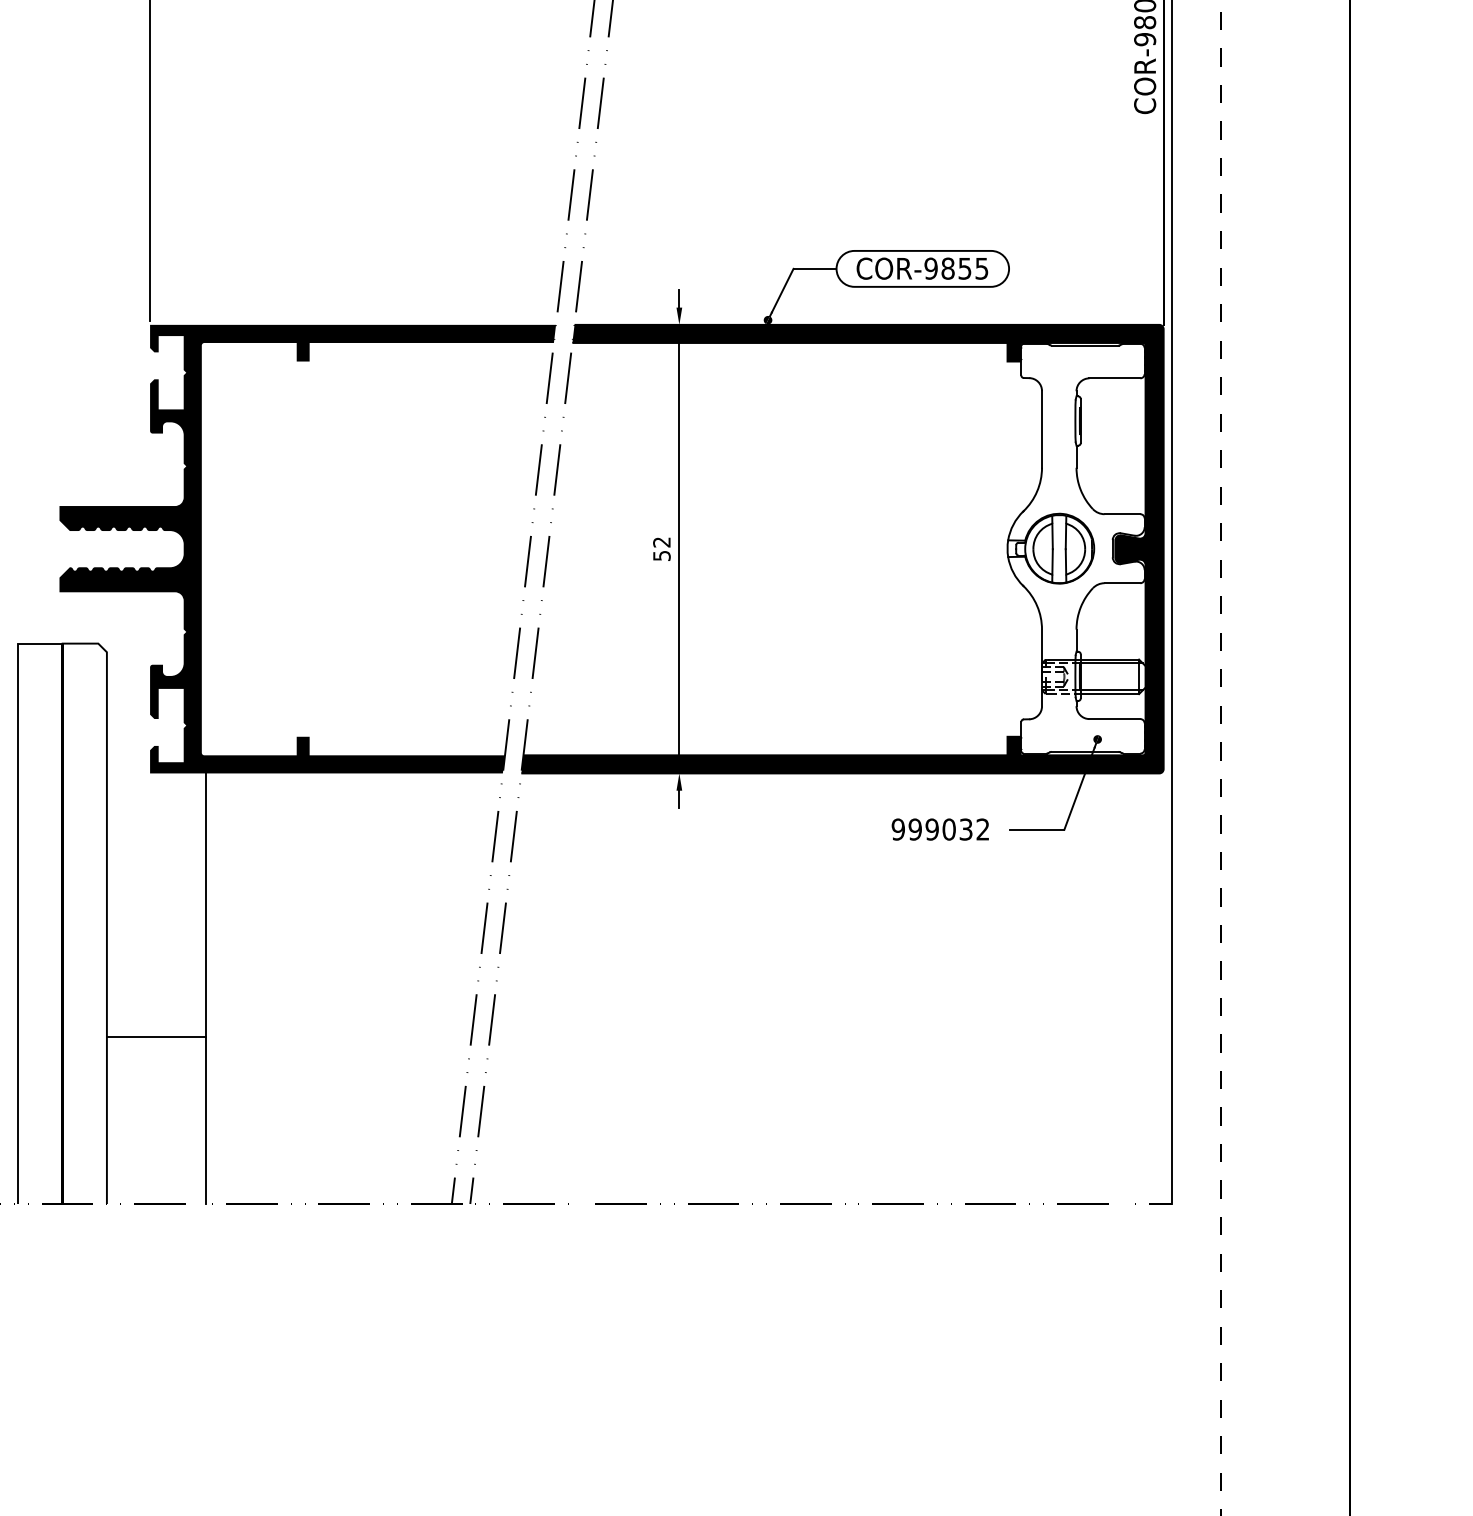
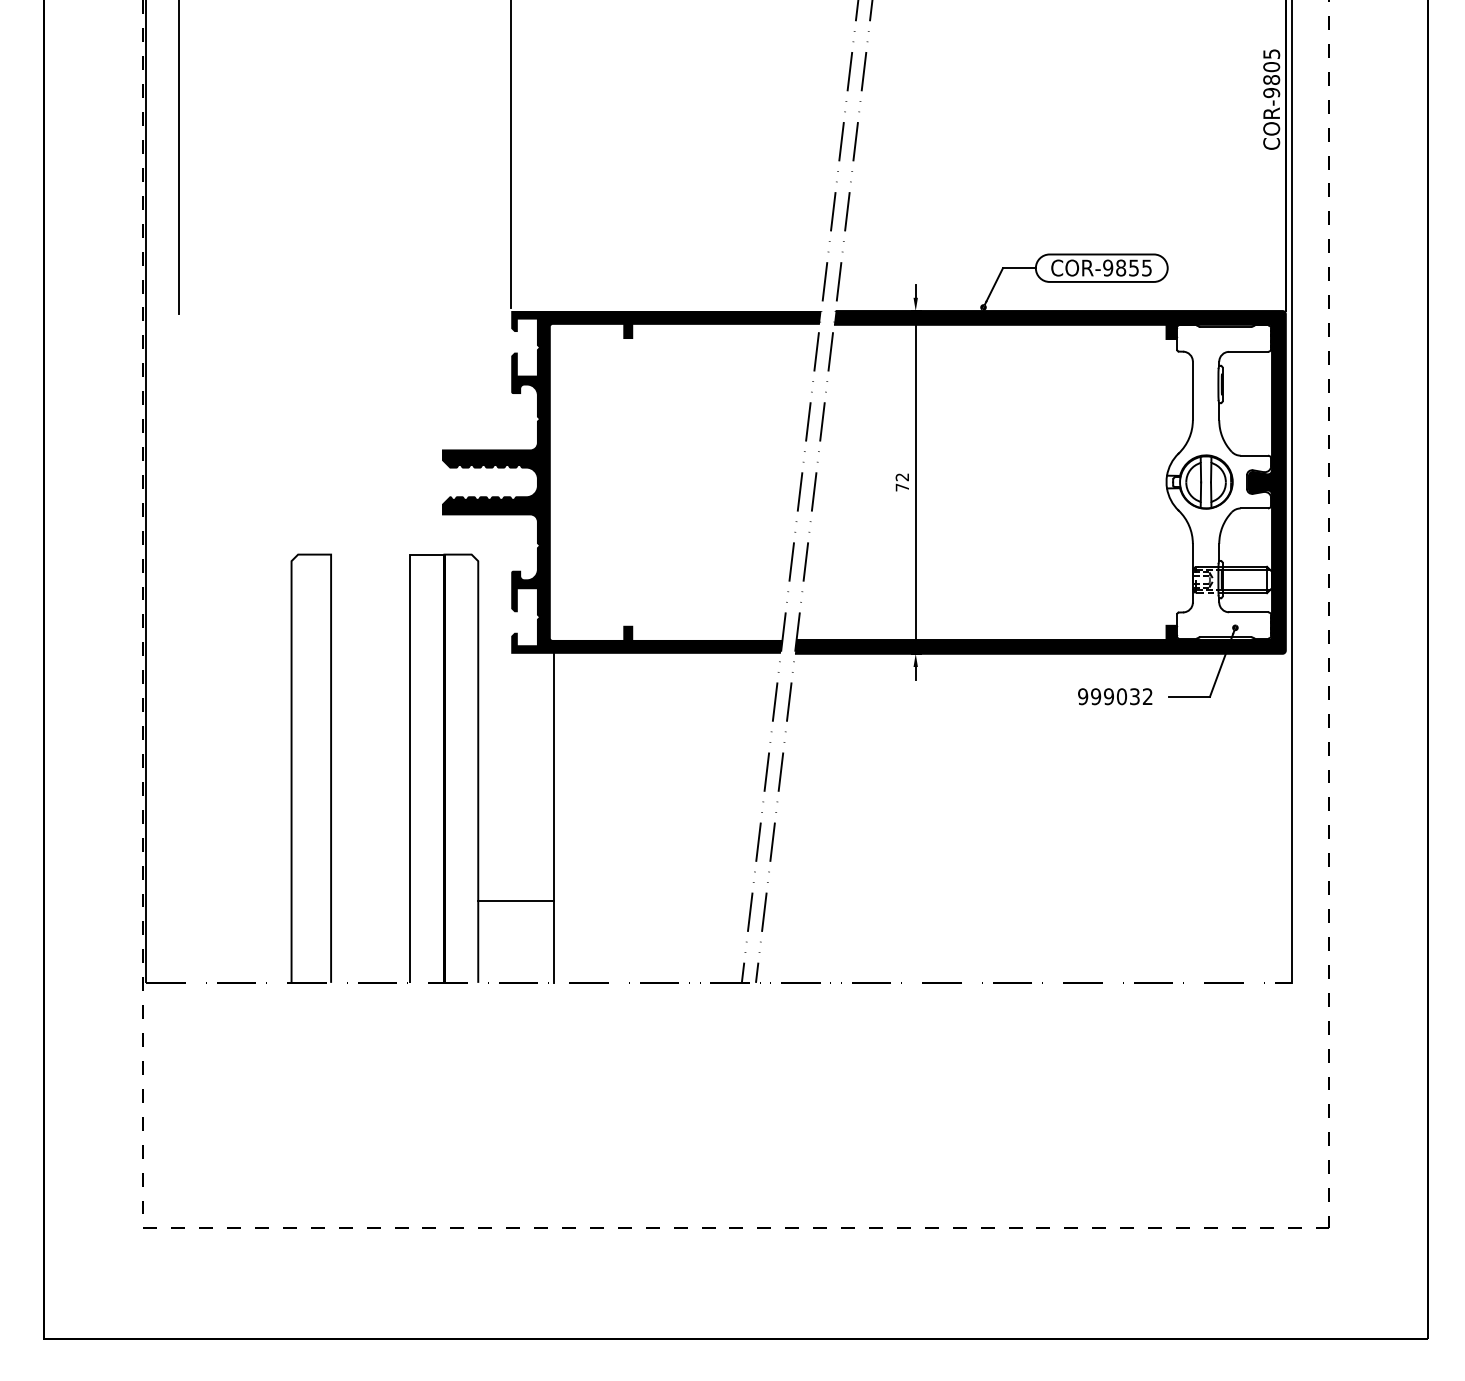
text: (662, 555) -> (902, 487), 52 -> 72
line: (156, 1036) -> (516, 900), moved

